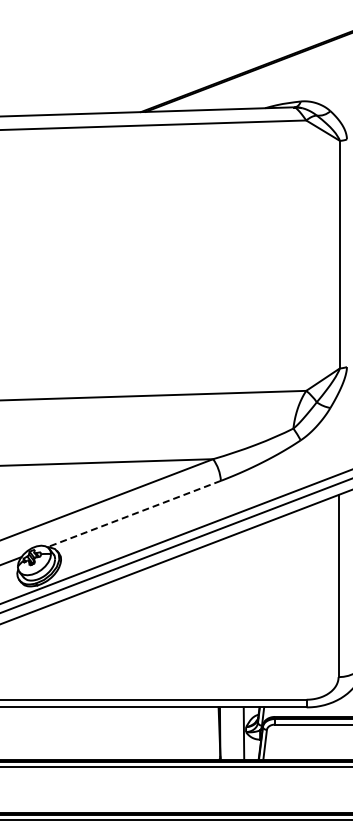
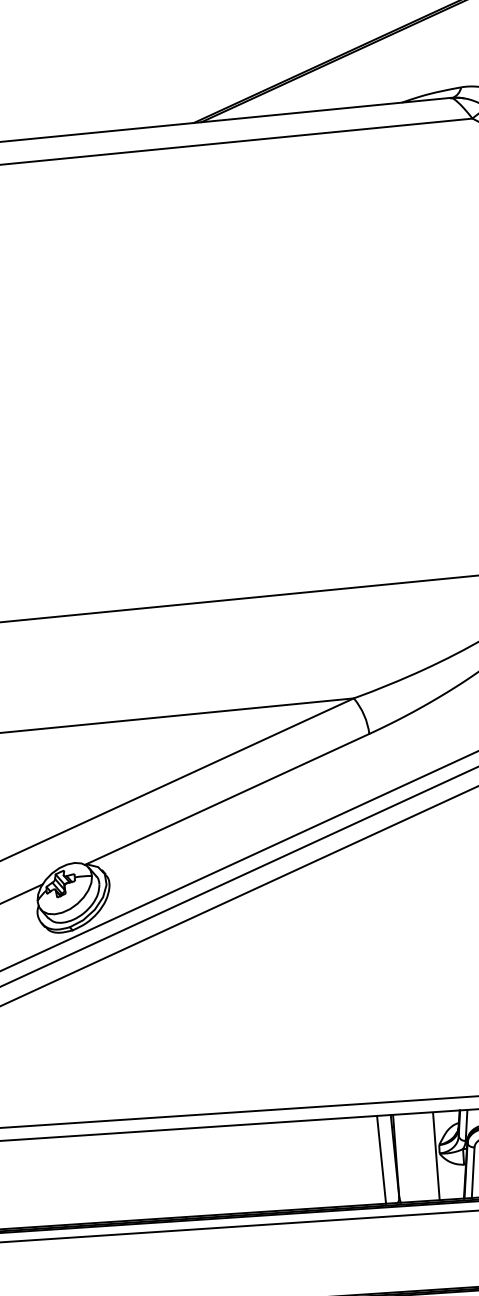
line: (134, 514) -> (227, 800), dashed -> solid
line: (211, 733) -> (381, 1159), added

